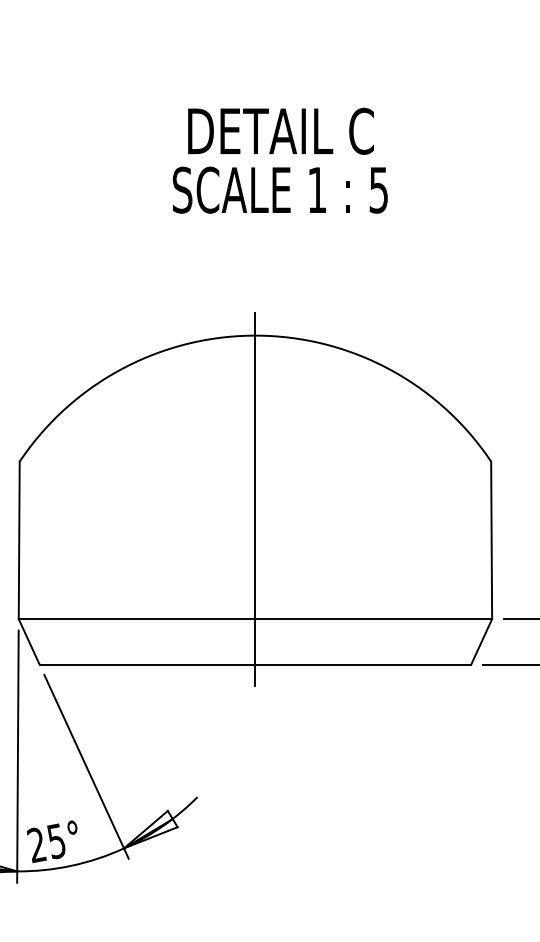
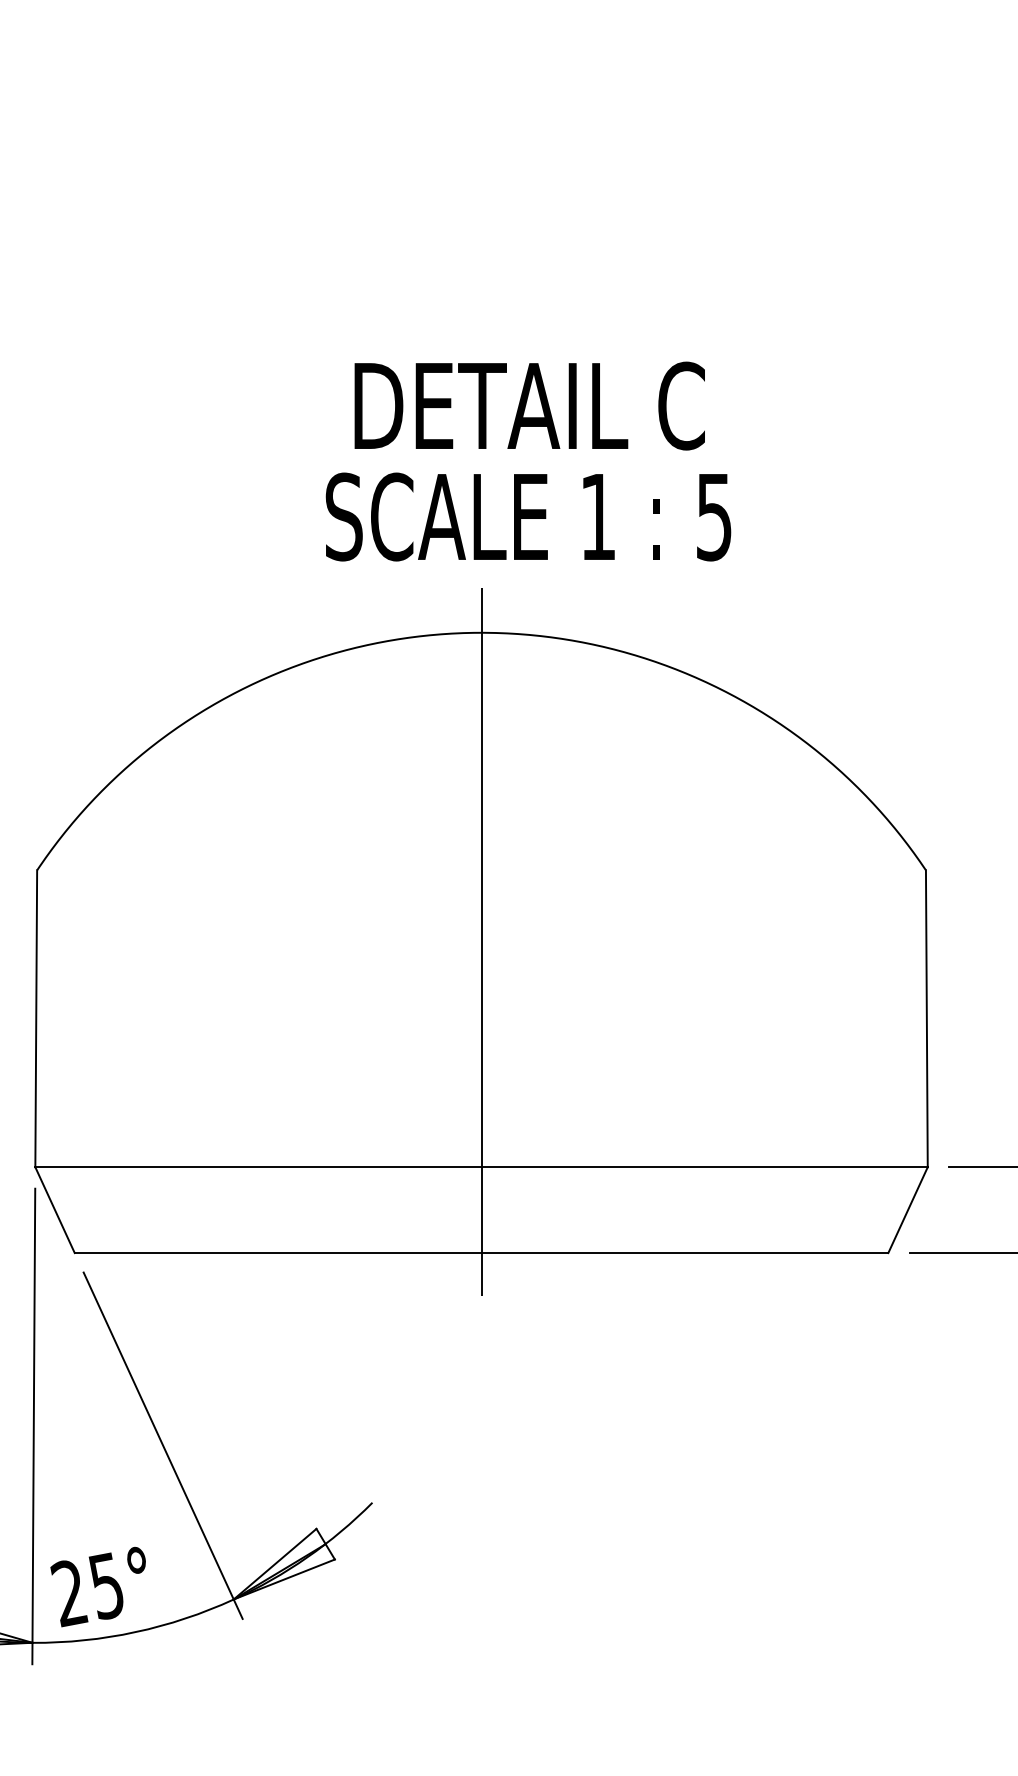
text: (279, 160) -> (526, 461), moved

